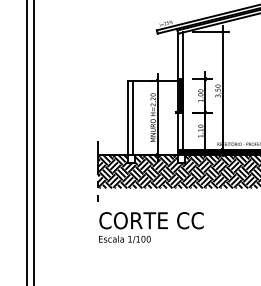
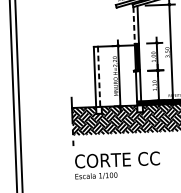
line: (178, 56) -> (134, 25), solid -> dashed
line: (132, 118) -> (98, 77), solid -> dashed

